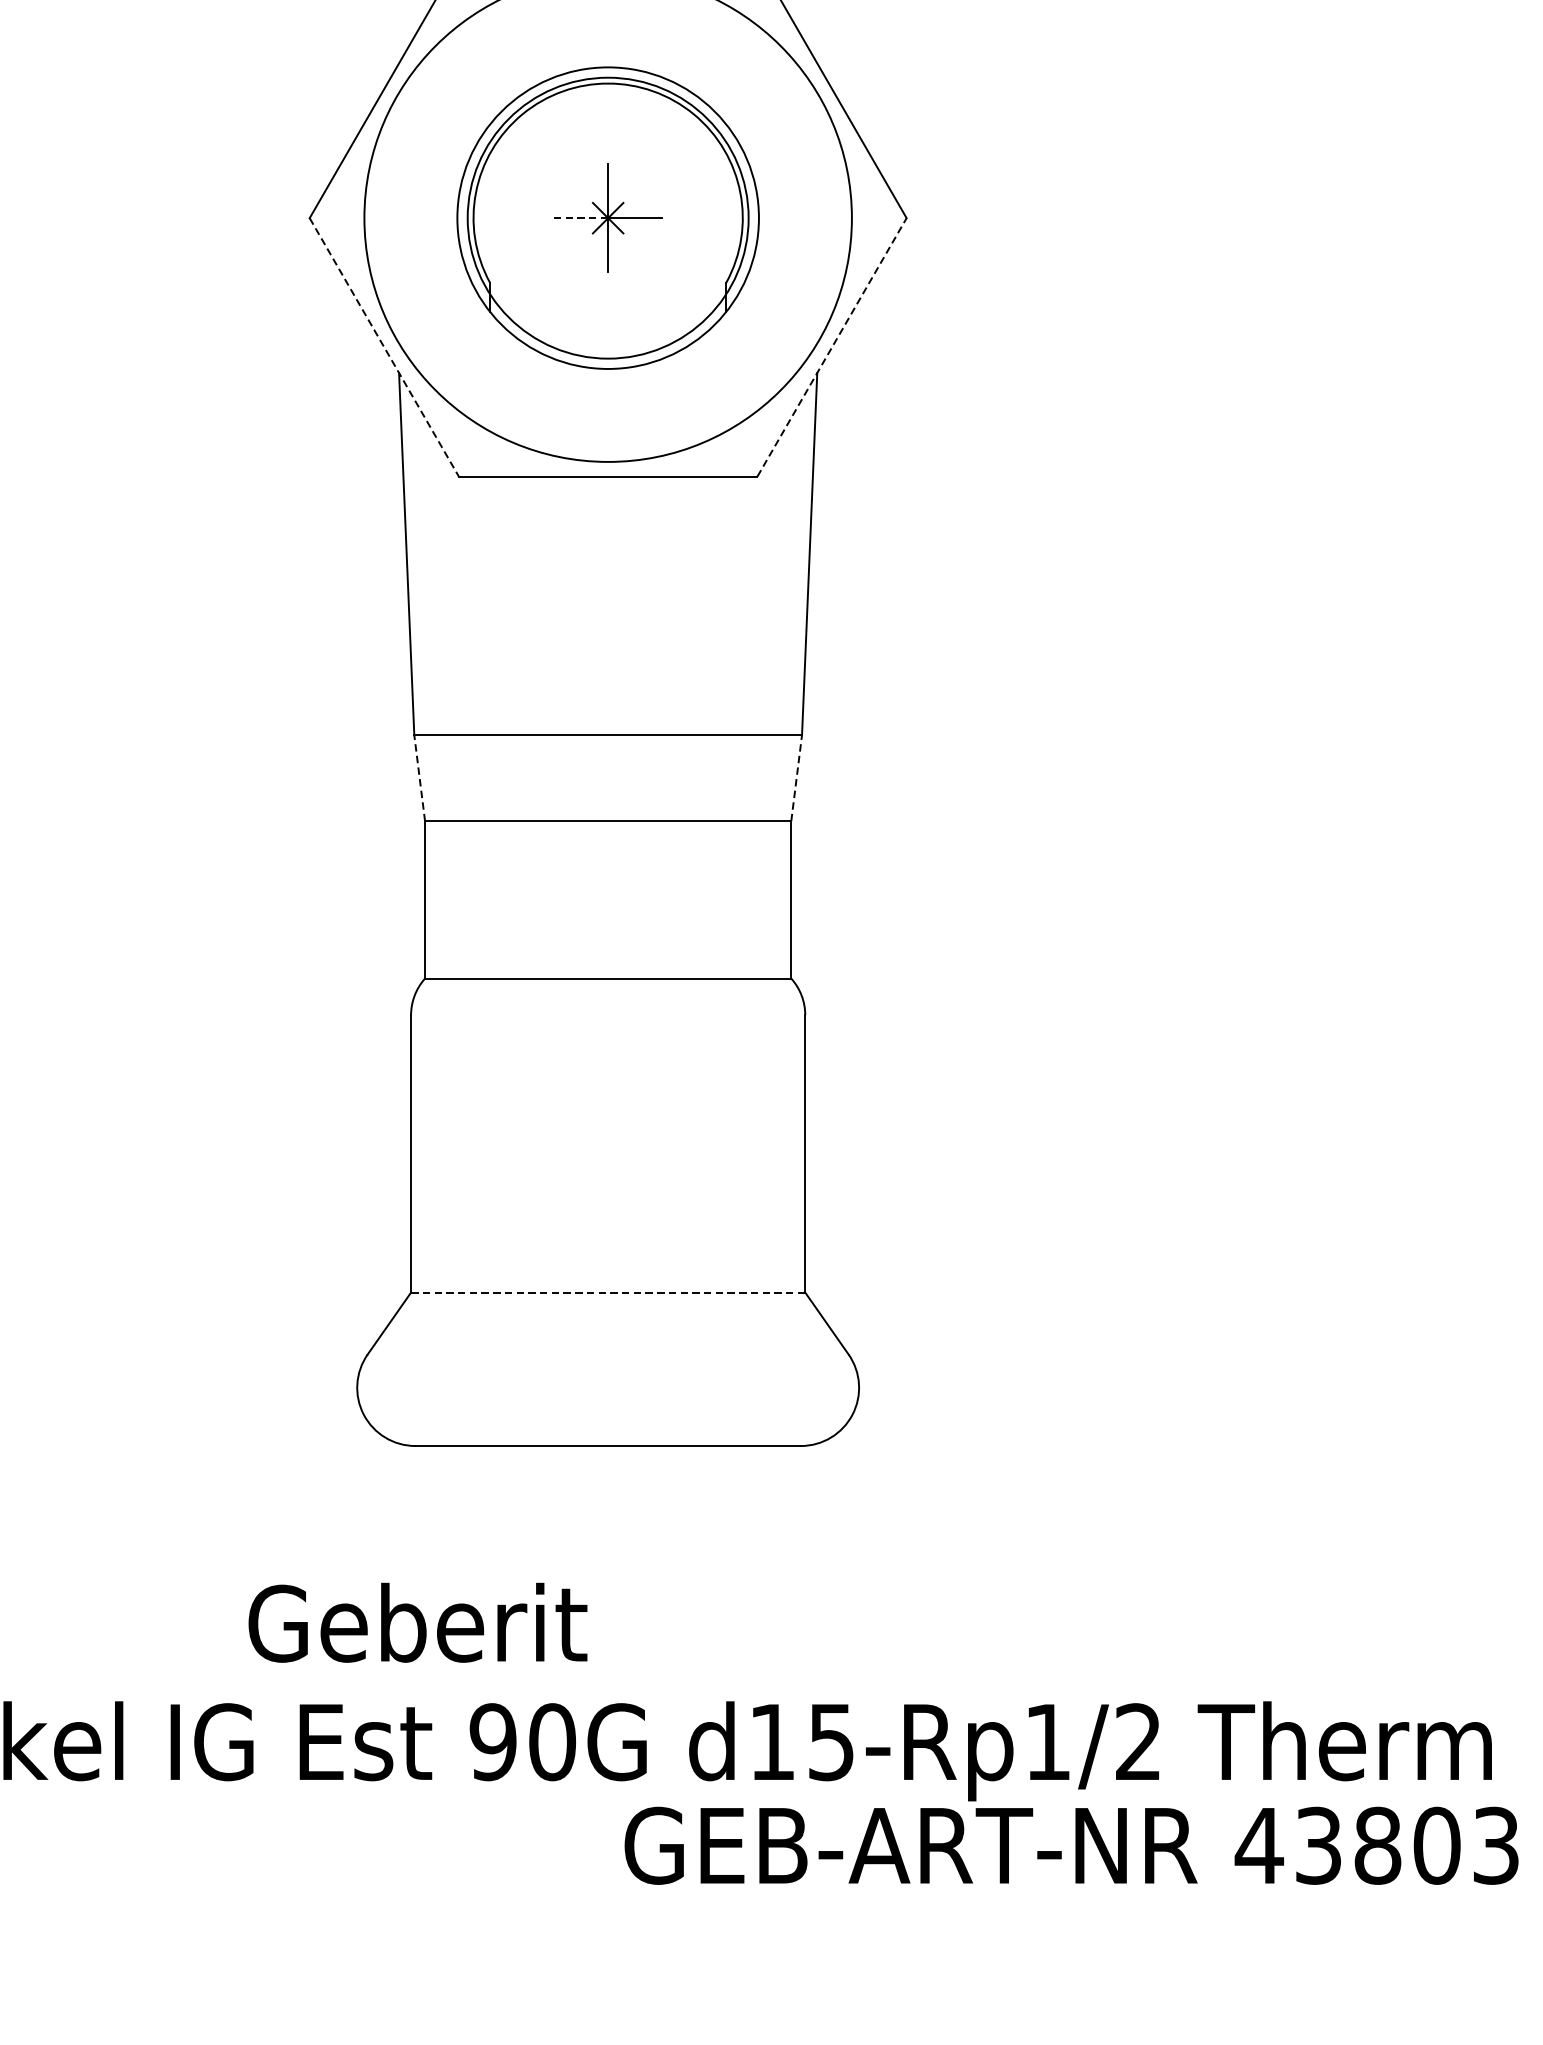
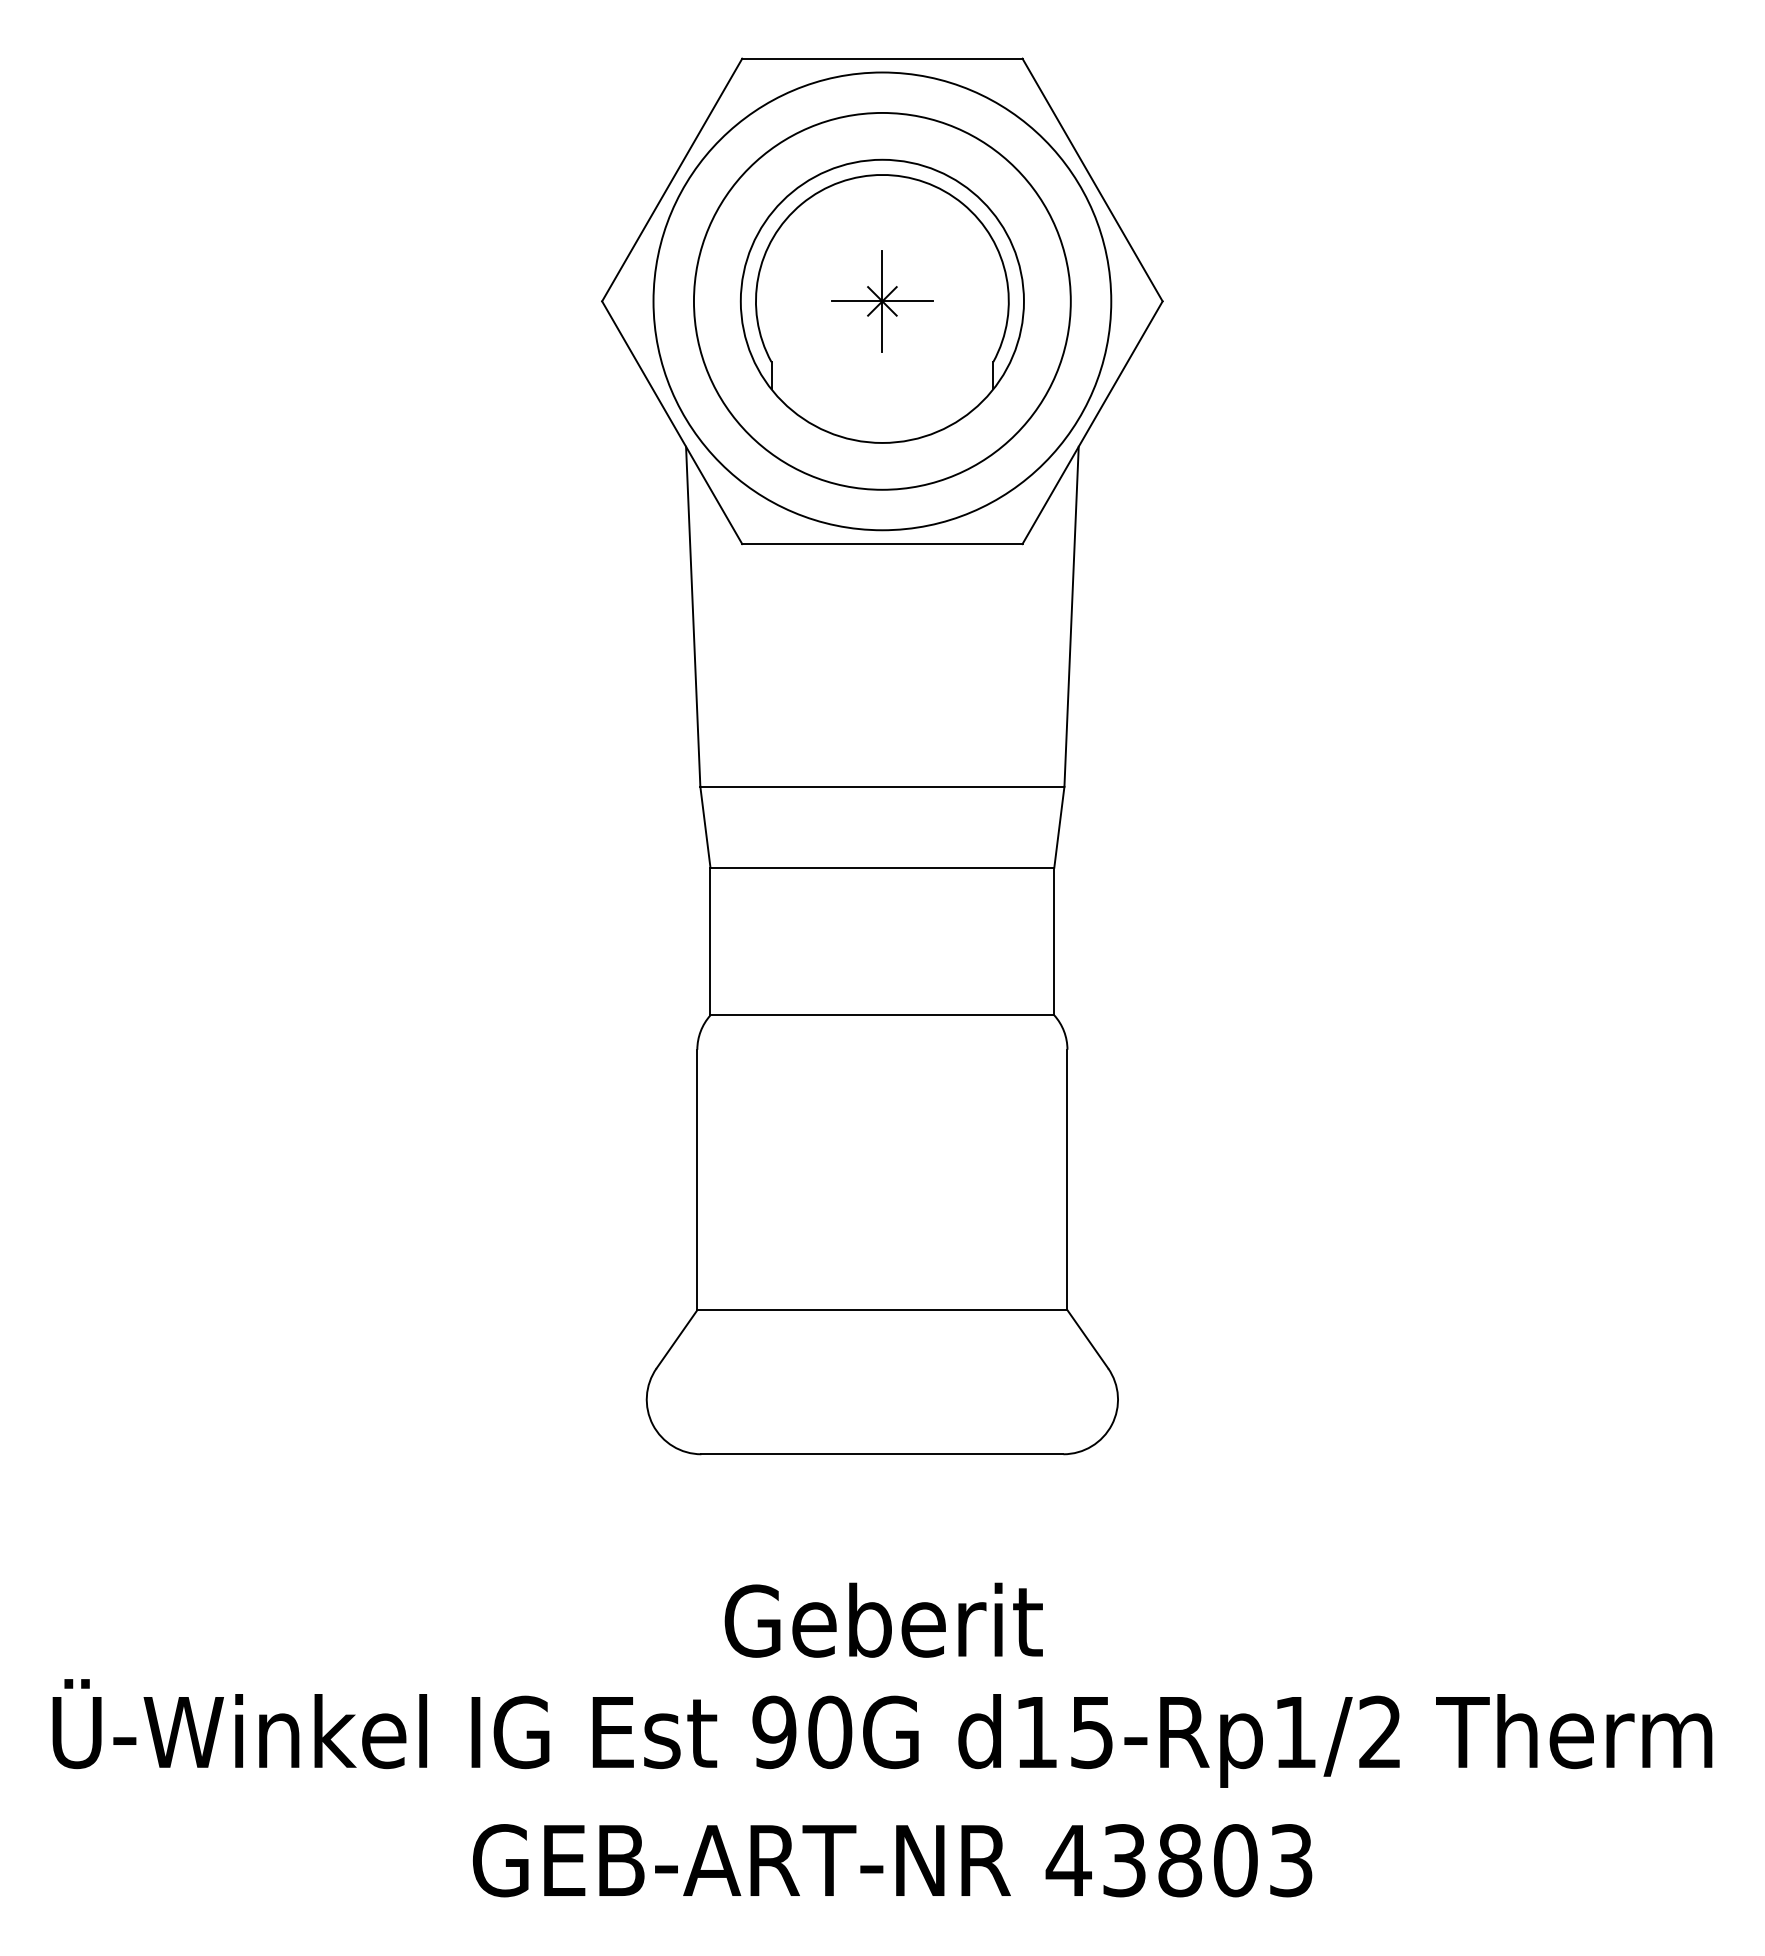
circle: (607, 217) -> (881, 300), size x1.43
line: (580, 218) -> (856, 301), dashed -> solid
line: (831, 347) -> (1092, 422), dashed -> solid
line: (384, 348) -> (672, 423), dashed -> solid
line: (419, 778) -> (705, 827), dashed -> solid
line: (796, 778) -> (1059, 827), dashed -> solid
line: (608, 1292) -> (882, 1310), dashed -> solid
text: (417, 1621) -> (883, 1619), moved
text: (1071, 1845) -> (892, 1860), moved

